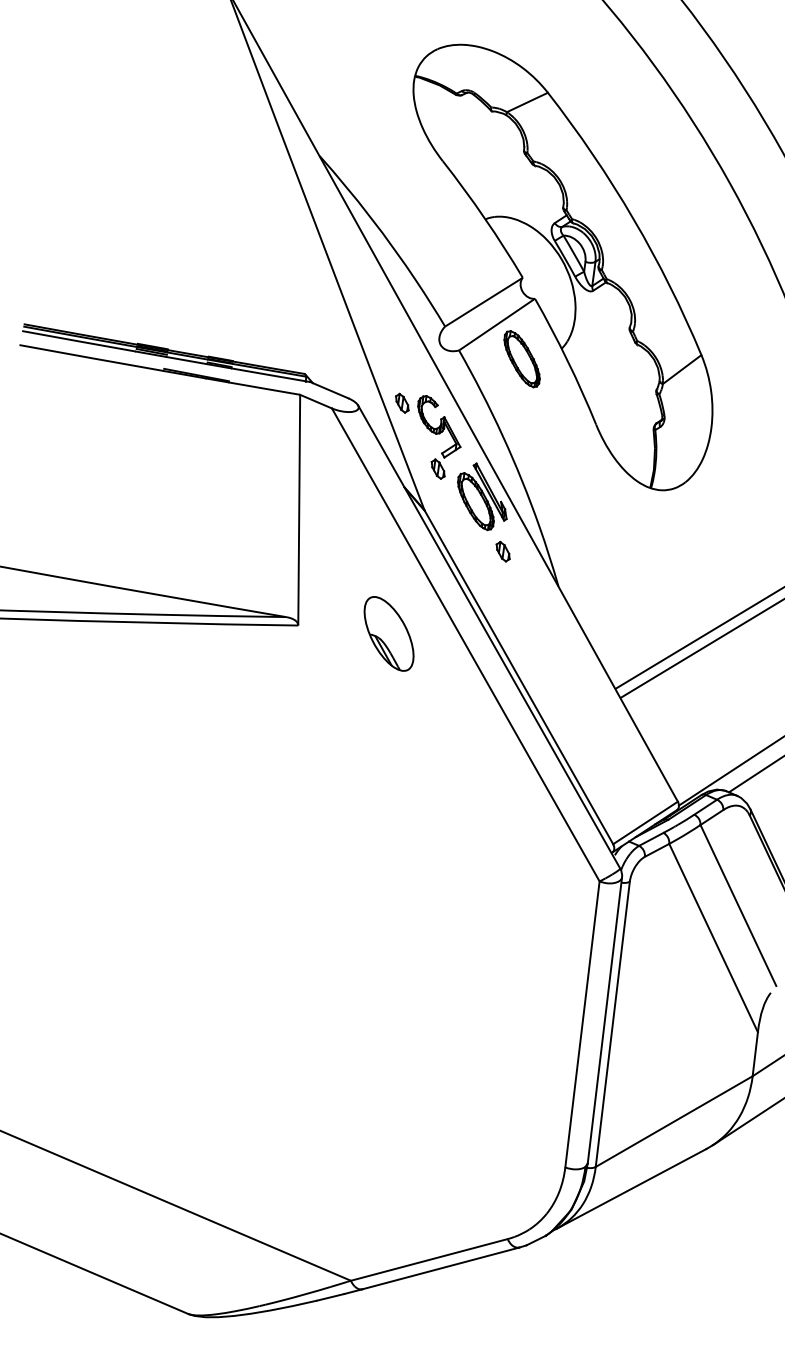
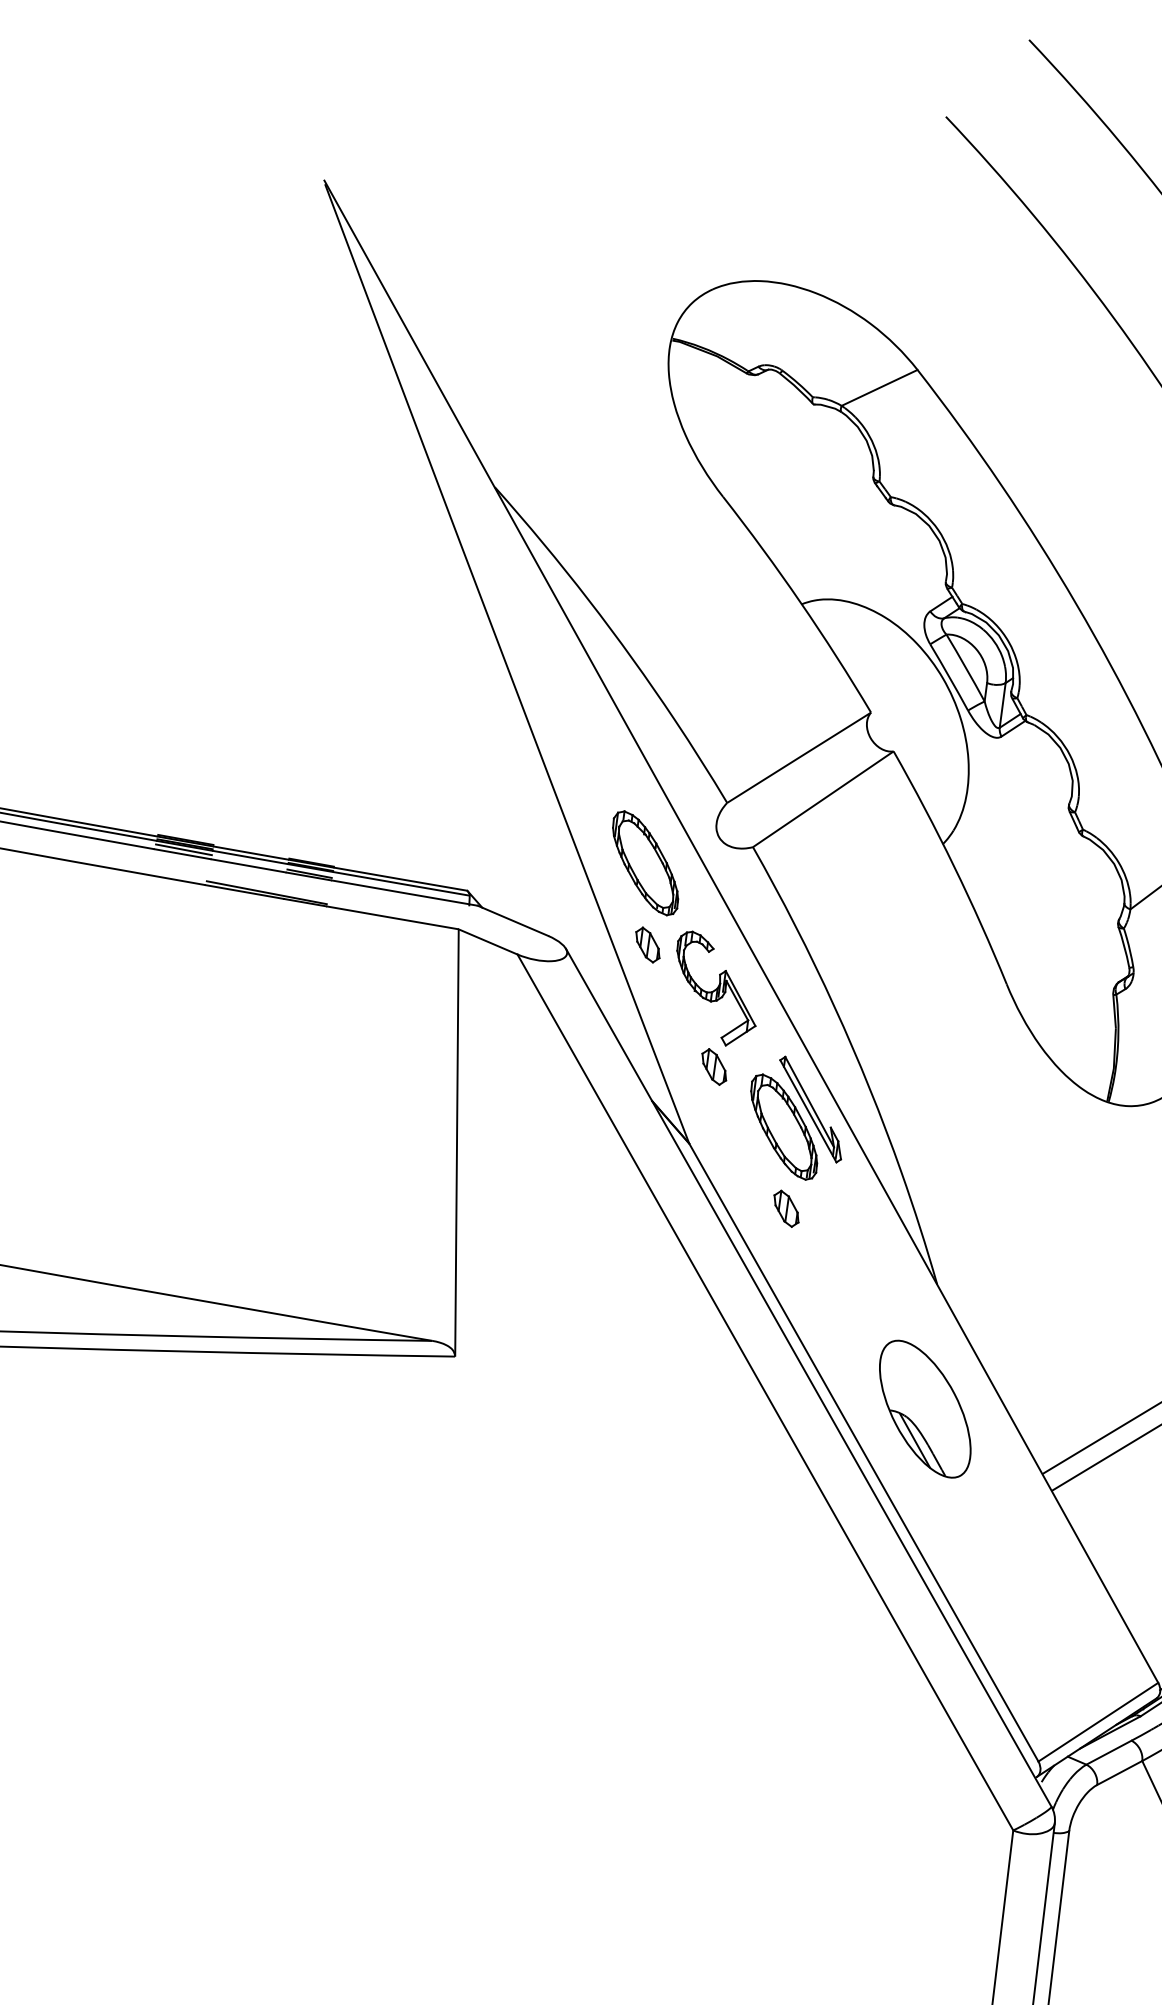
part: (521, 359) -> (644, 863), moved
part: (502, 551) -> (785, 1208), moved
part: (388, 633) -> (924, 1408), moved

